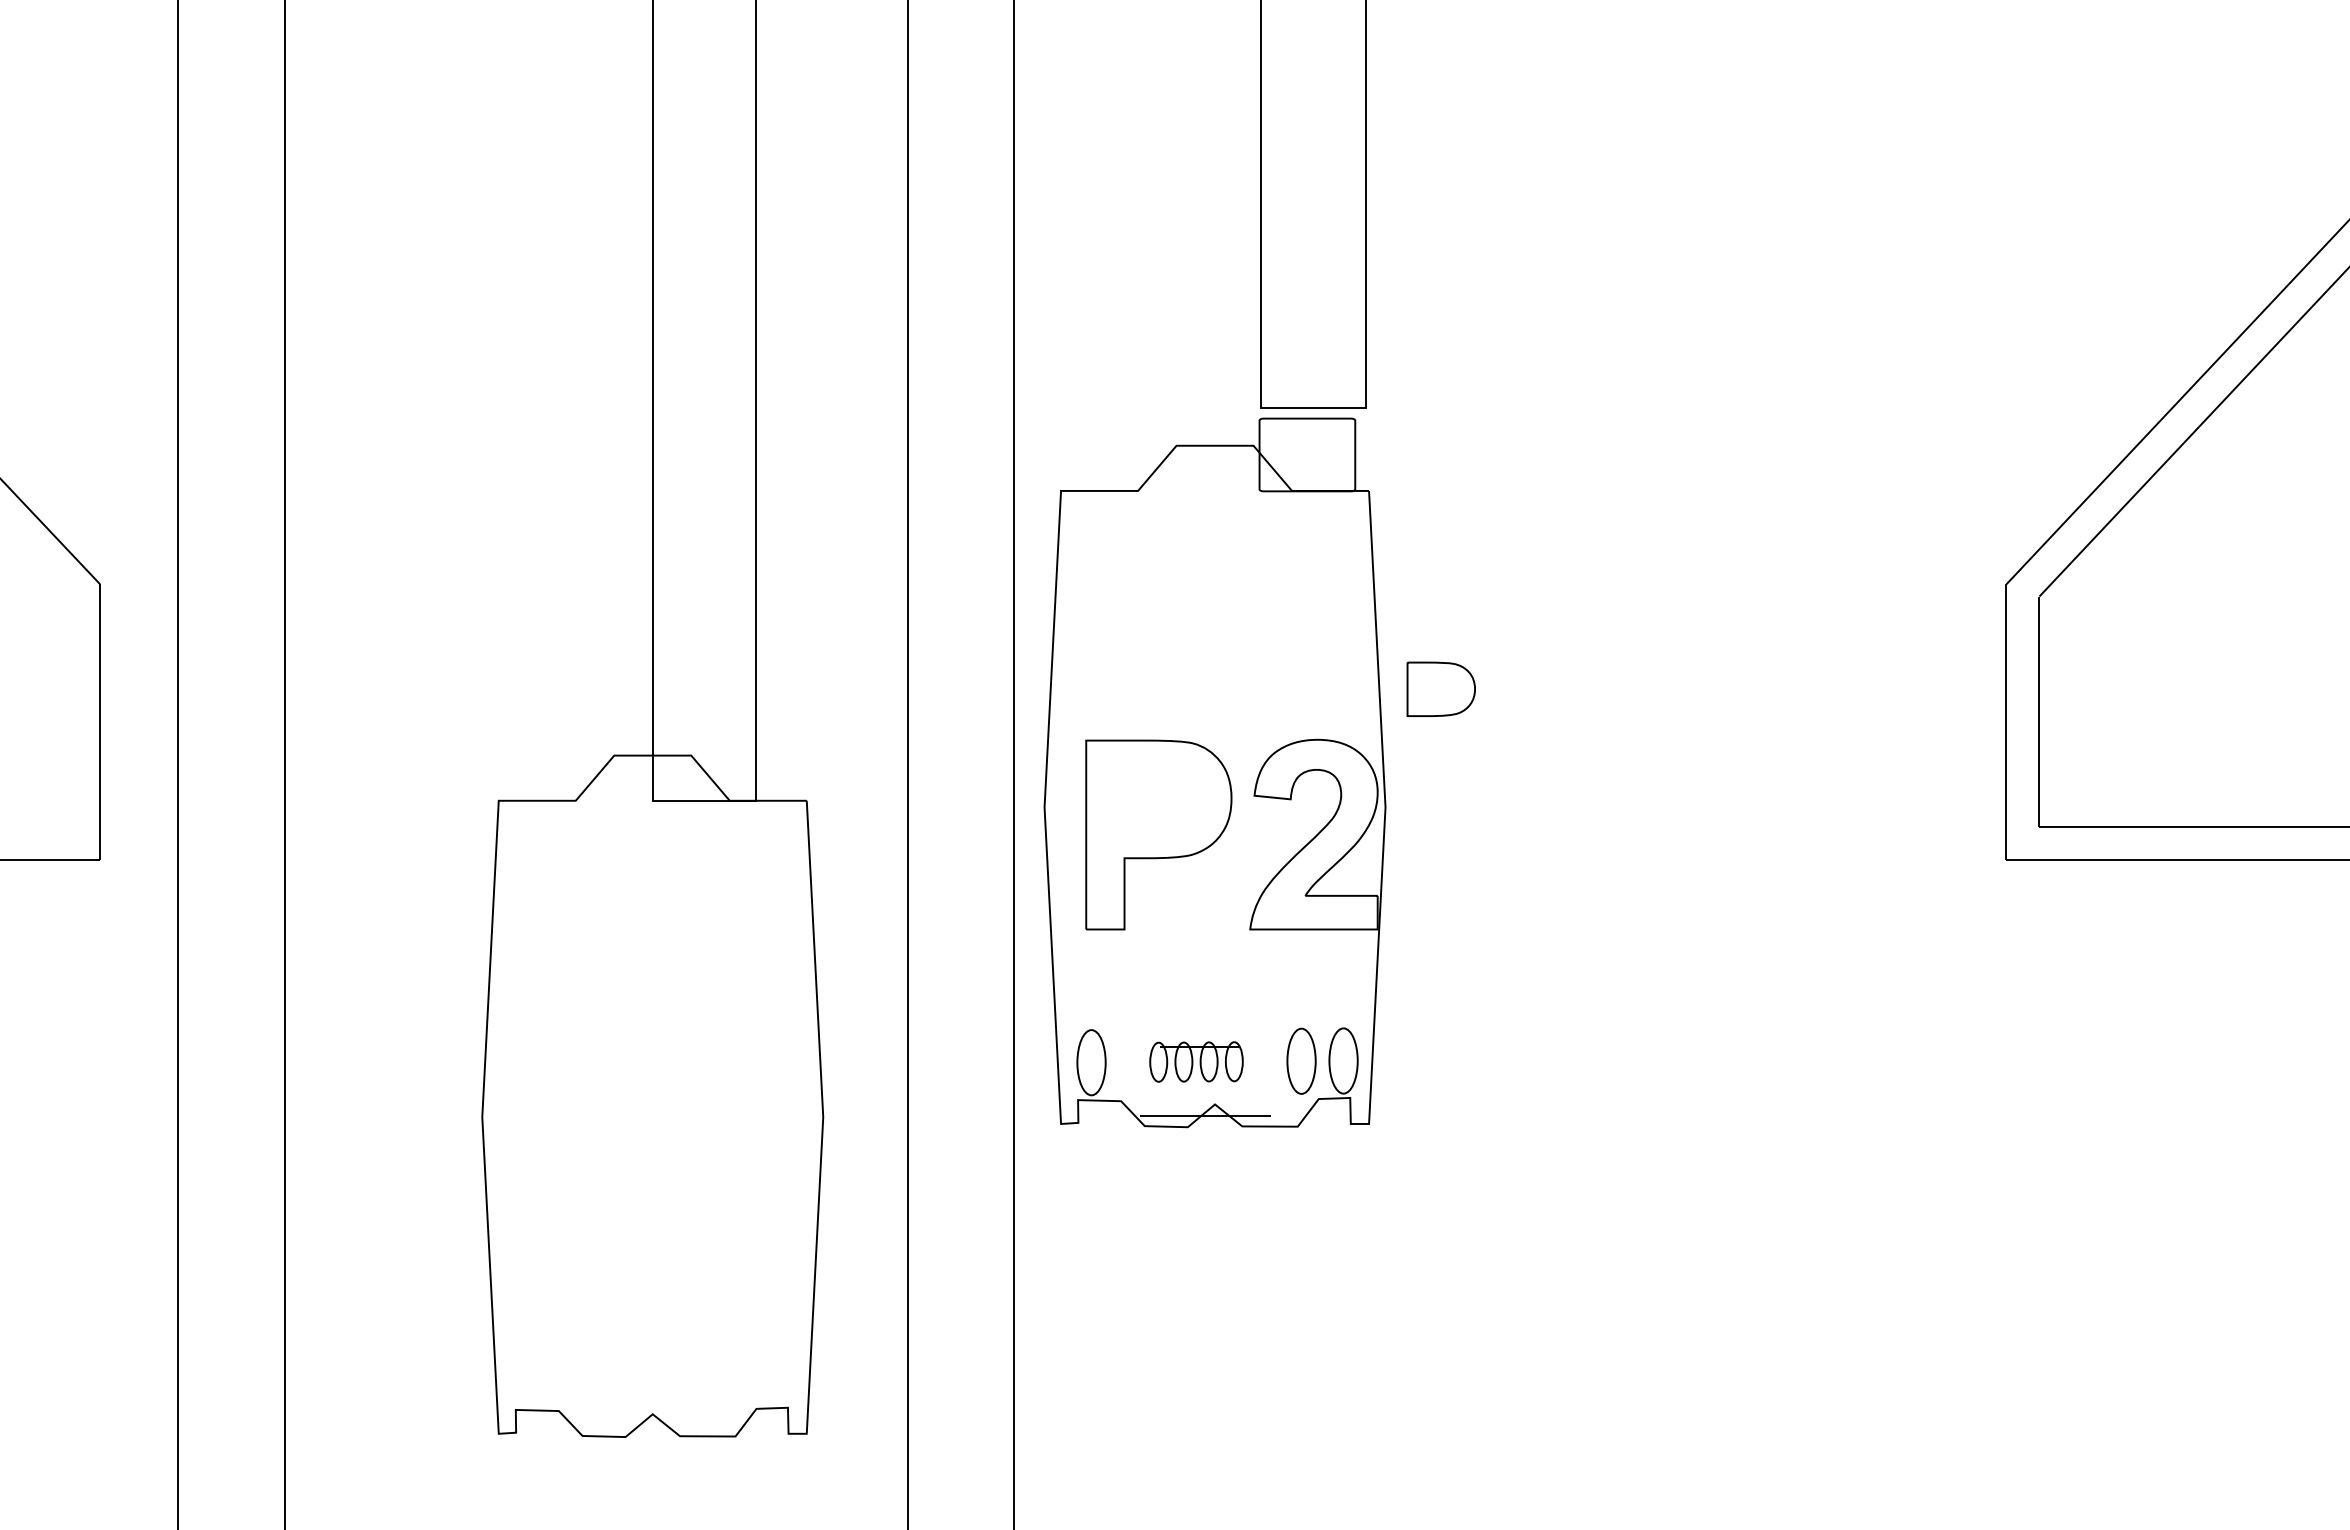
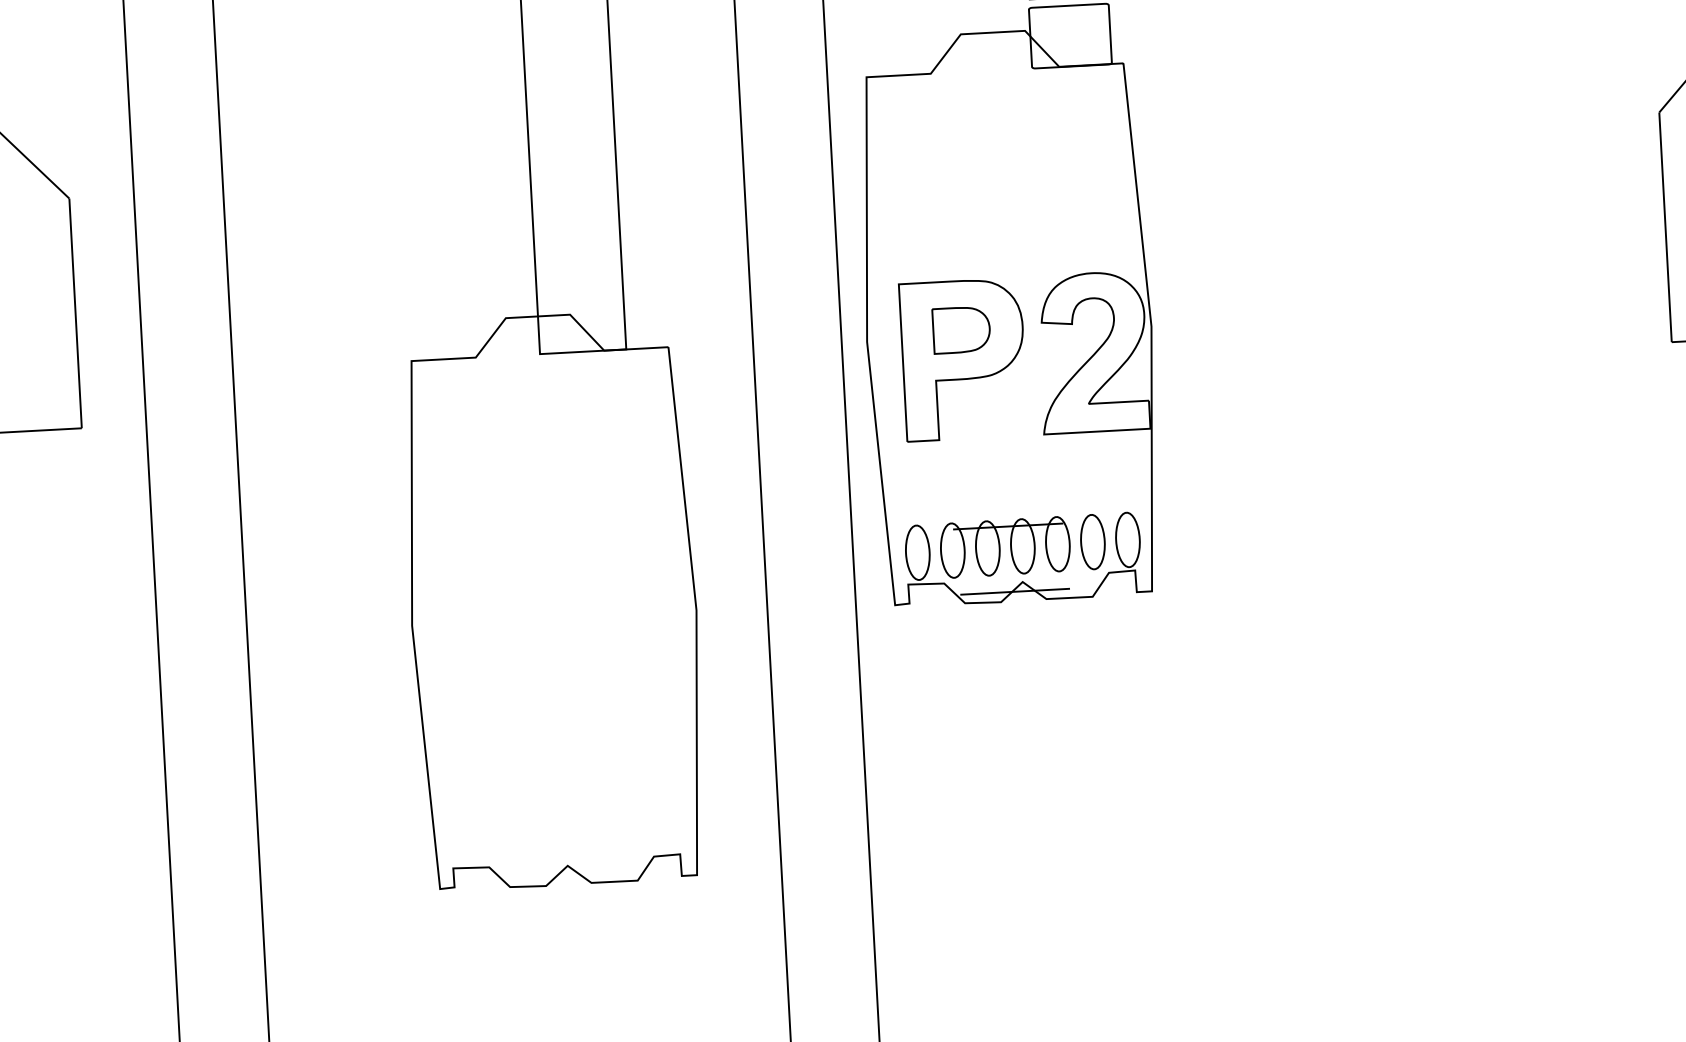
part: (1440, 688) -> (960, 329), moved
part: (1196, 1061) -> (1005, 547), size x1.67

